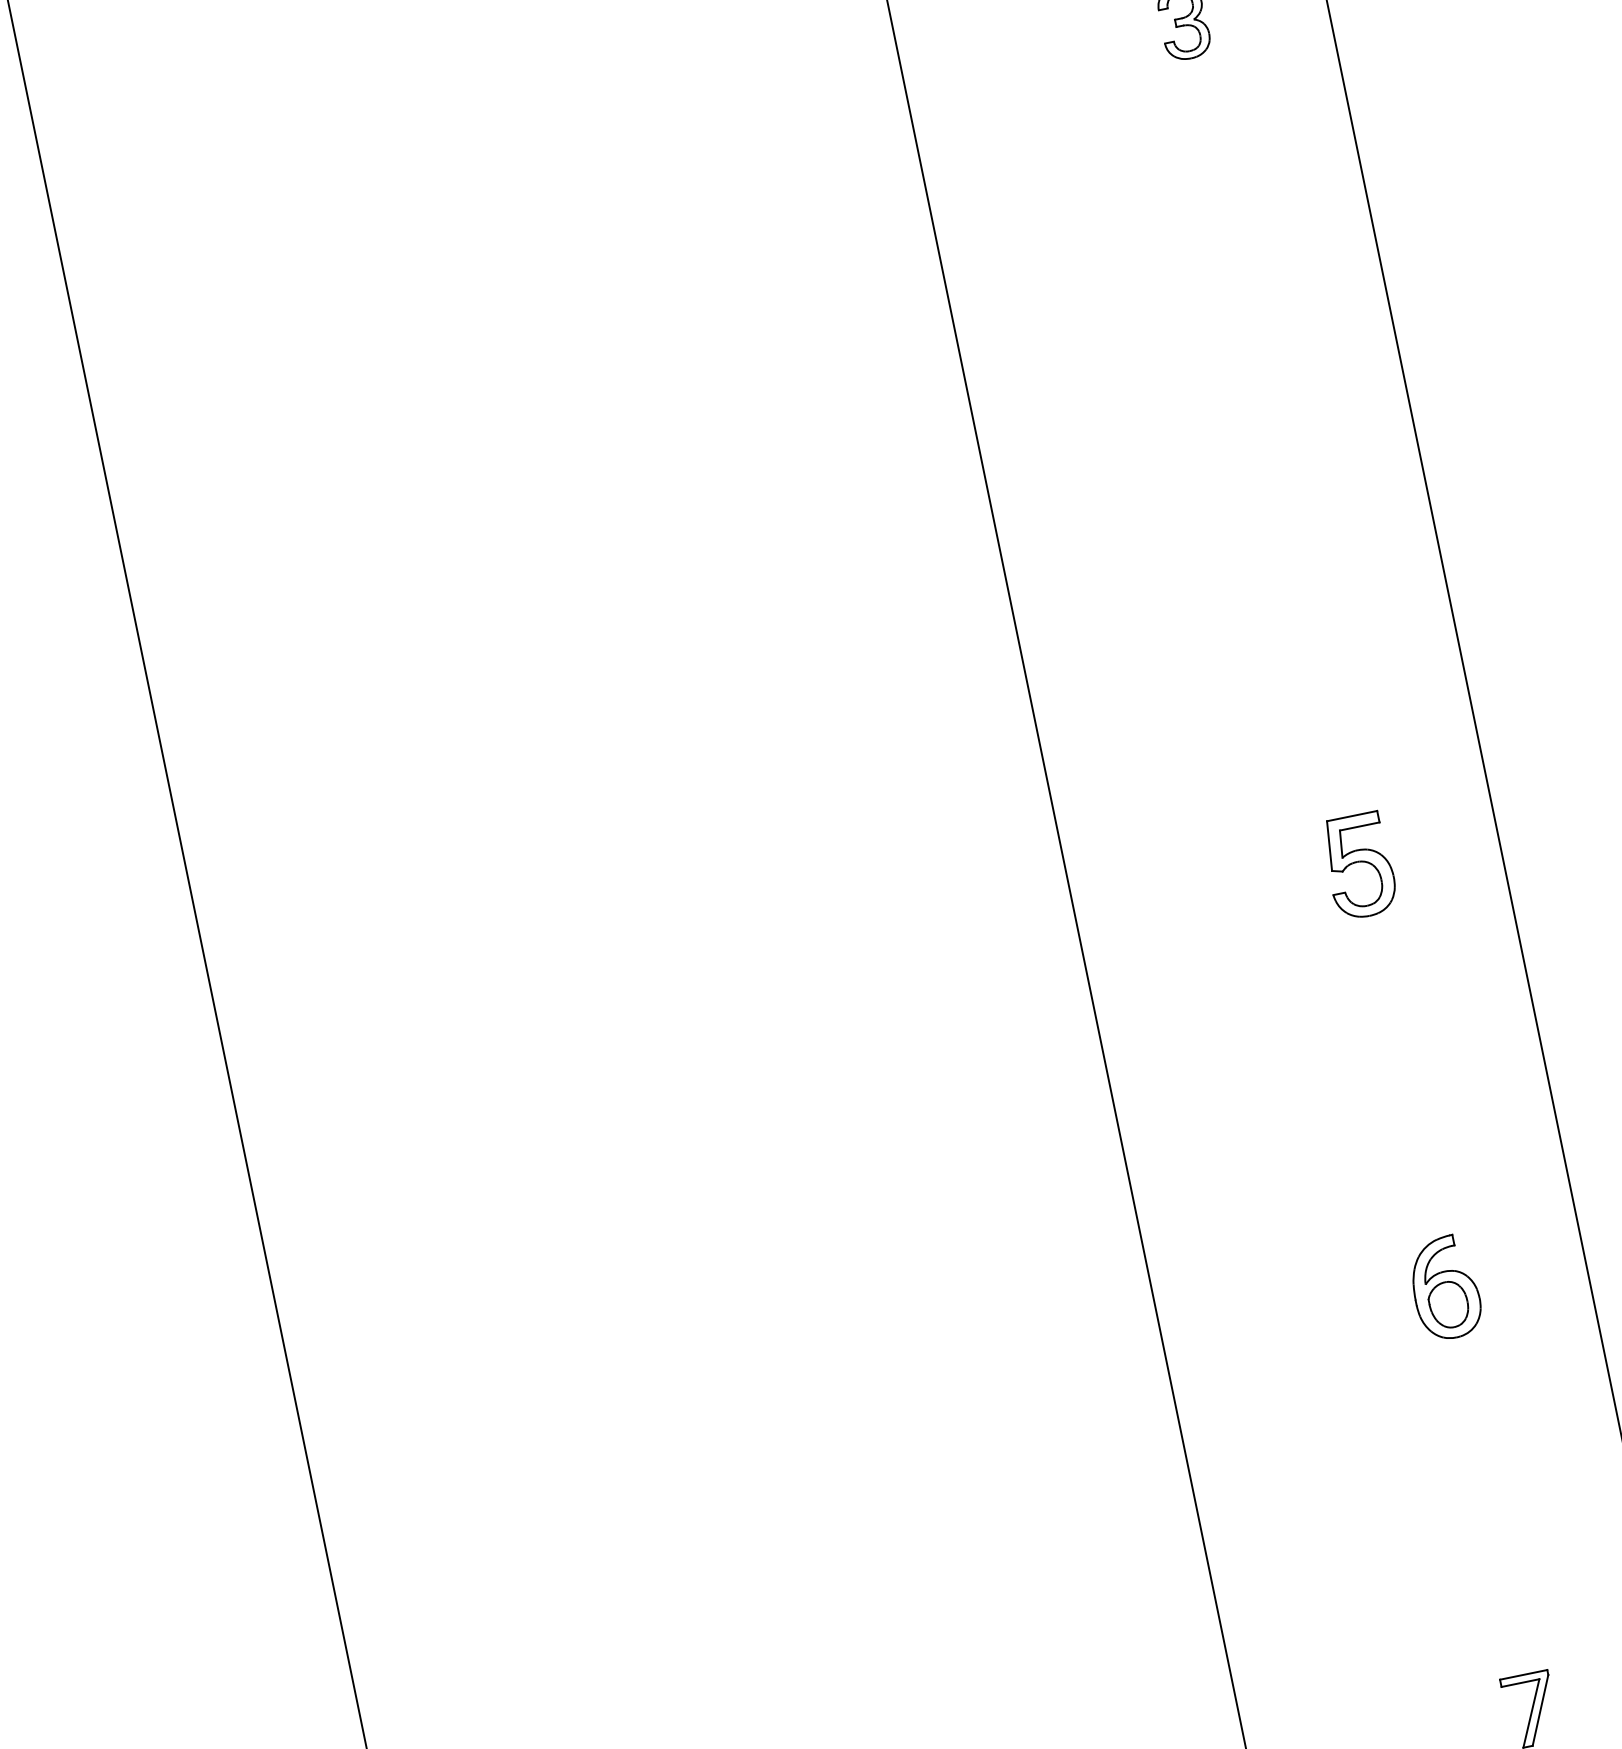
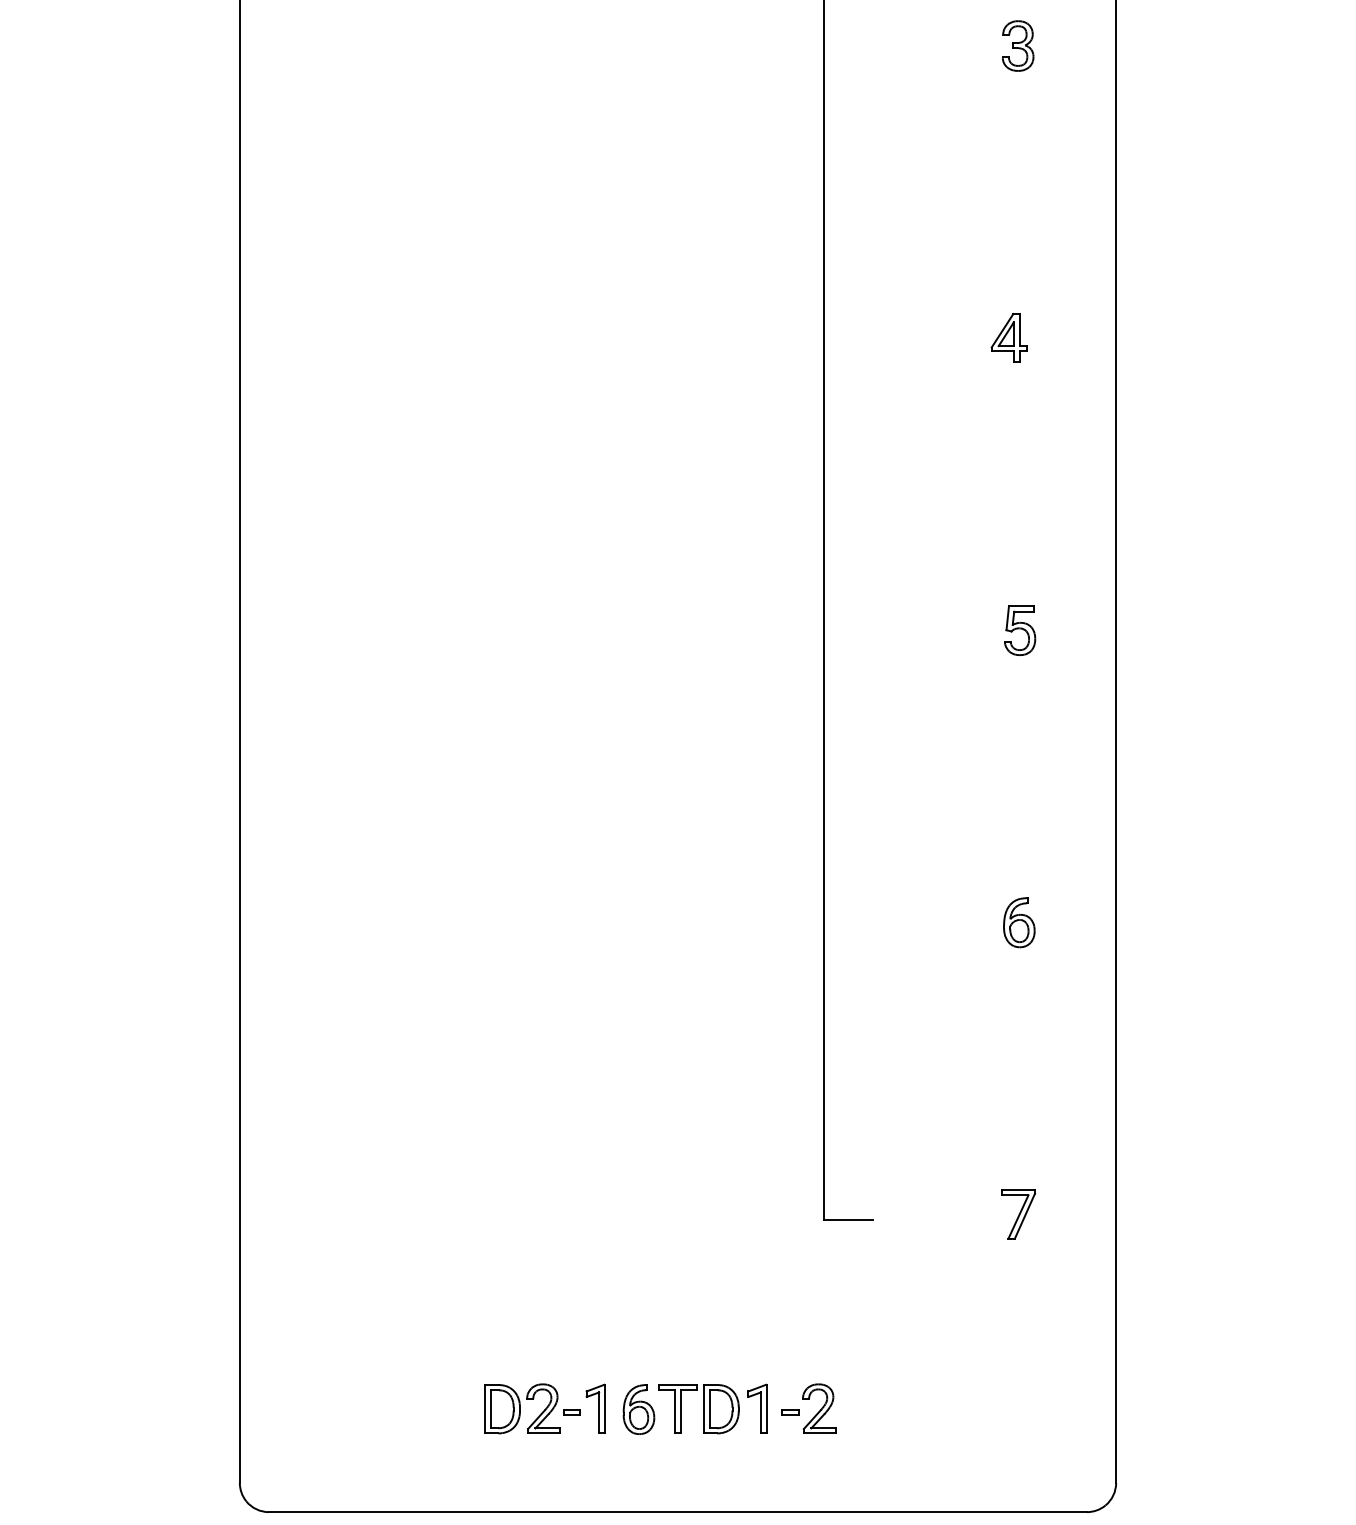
part: (1256, 446) -> (1008, 337), added
part: (1360, 865) -> (1020, 630), size x0.71
part: (1445, 1287) -> (1019, 922), size x0.71

